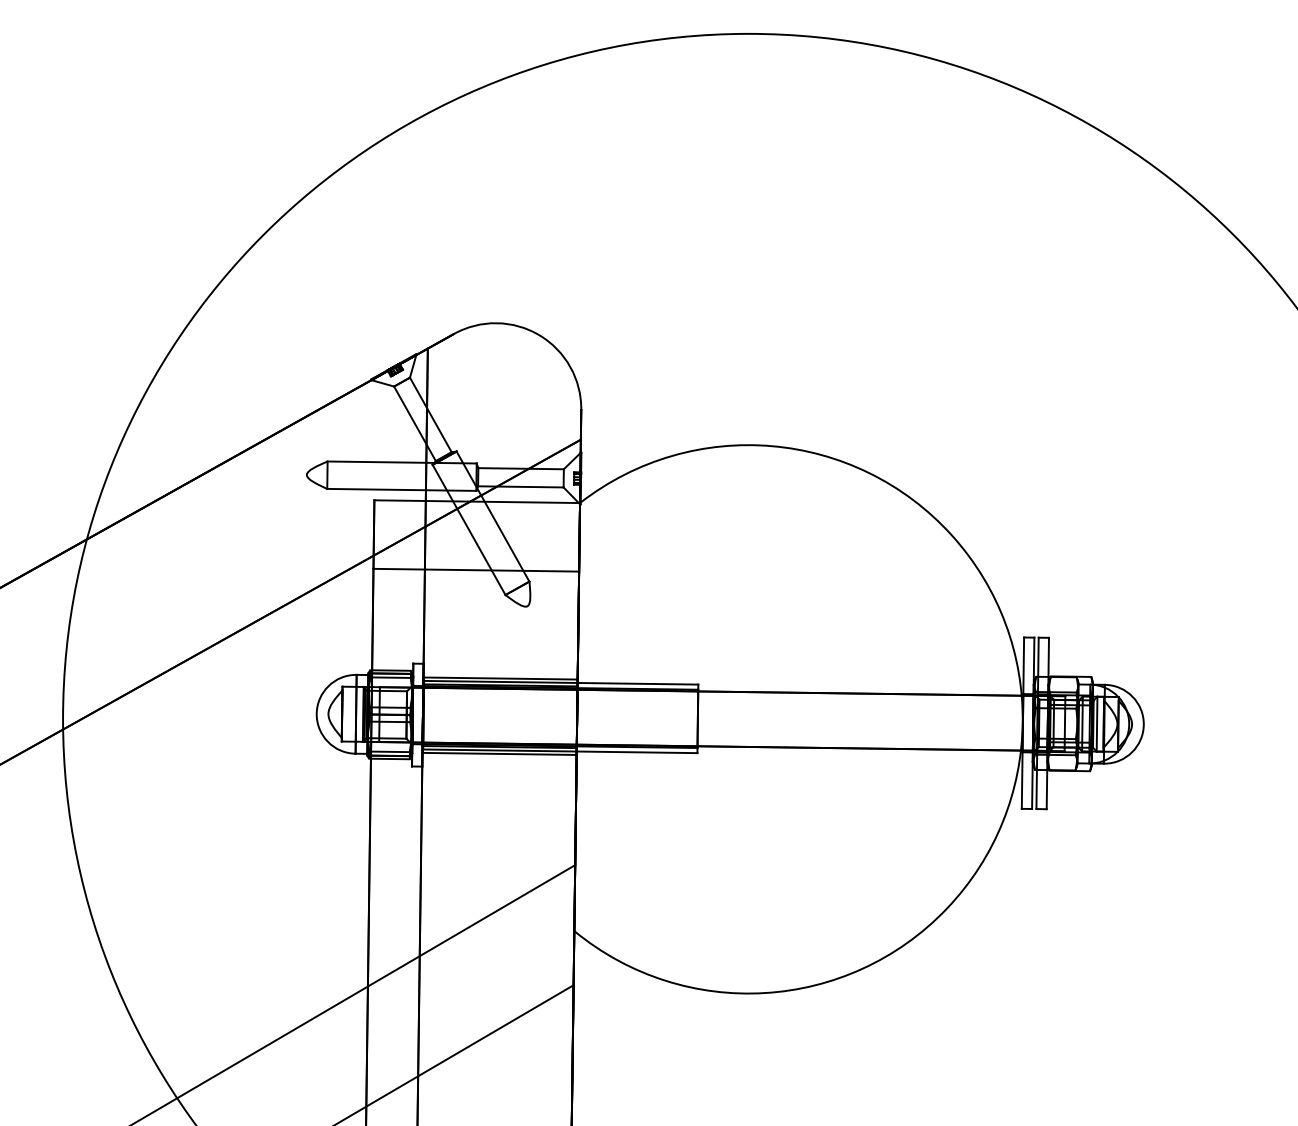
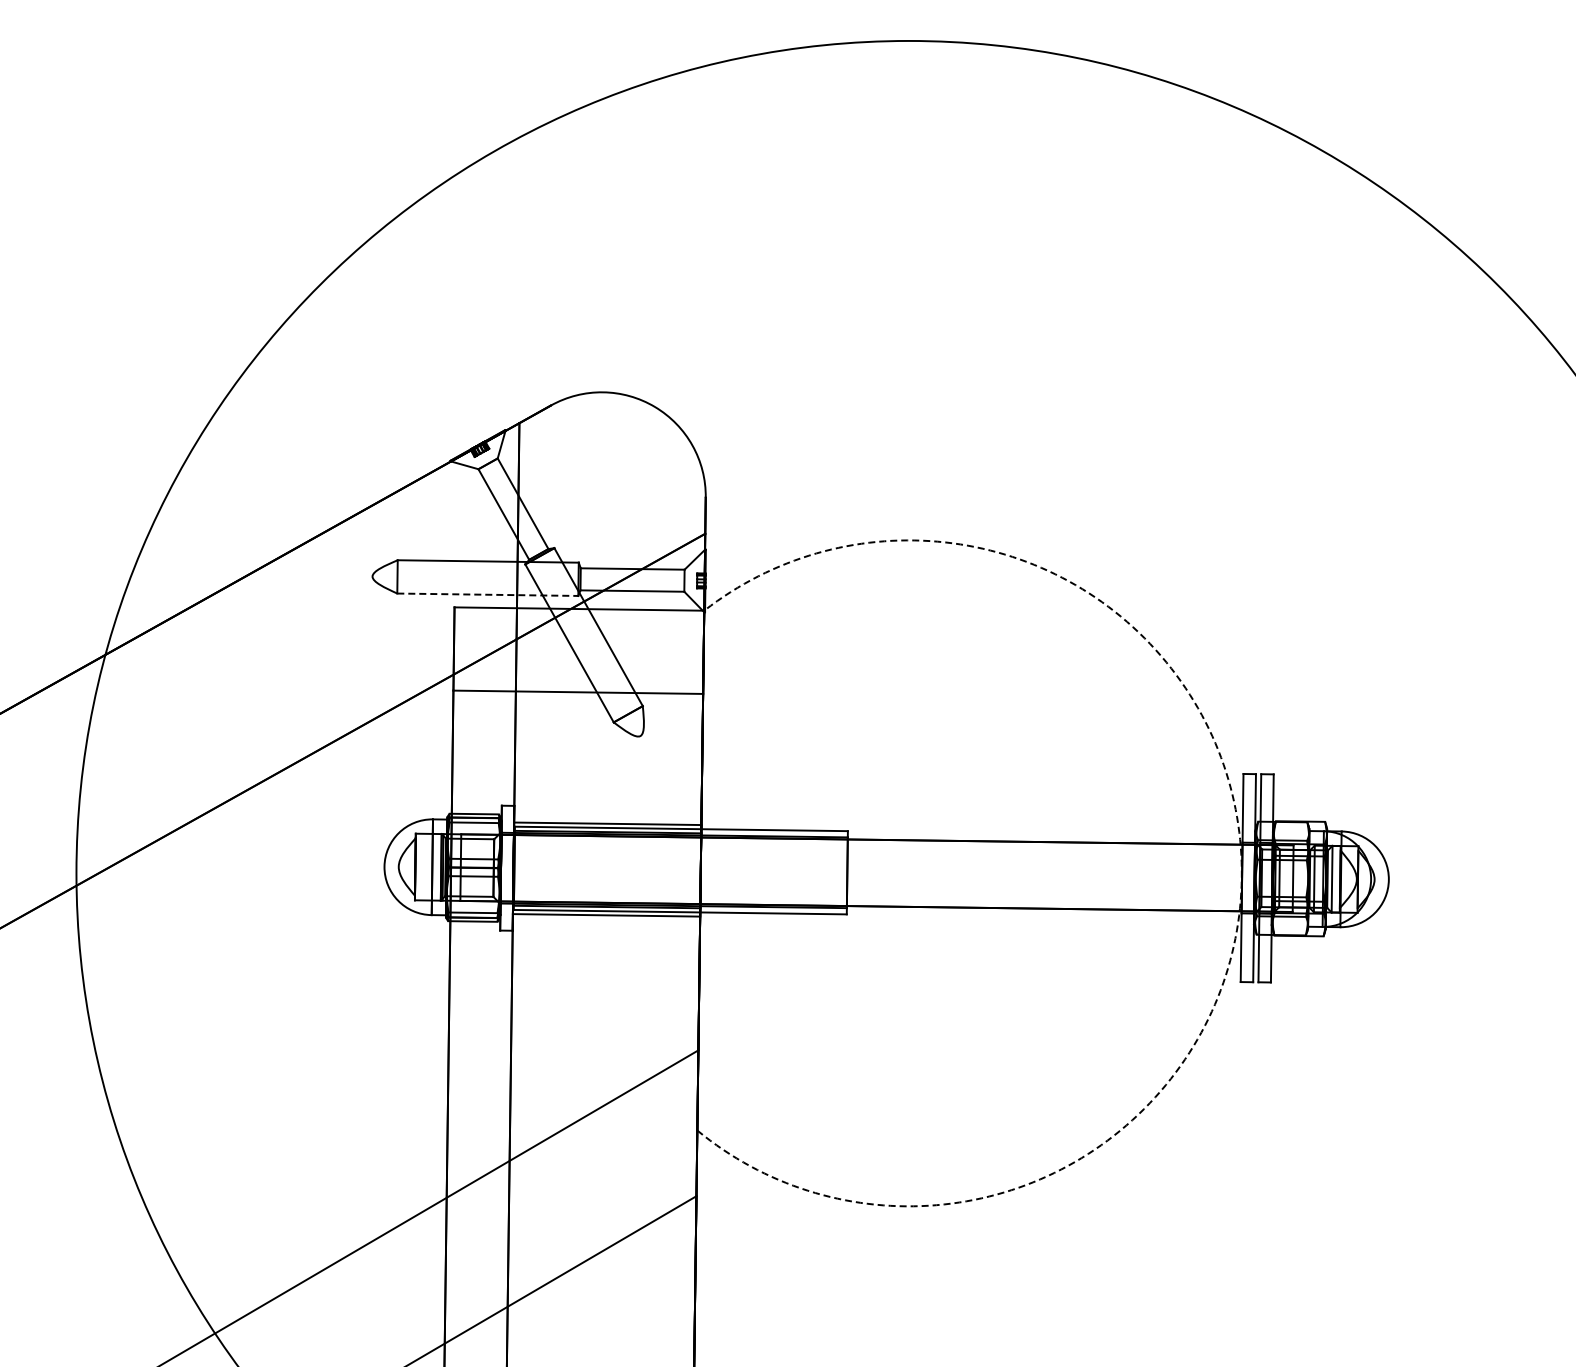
line: (401, 489) -> (487, 594), solid -> dashed
arc: (1022, 722) -> (1241, 877), solid -> dashed

